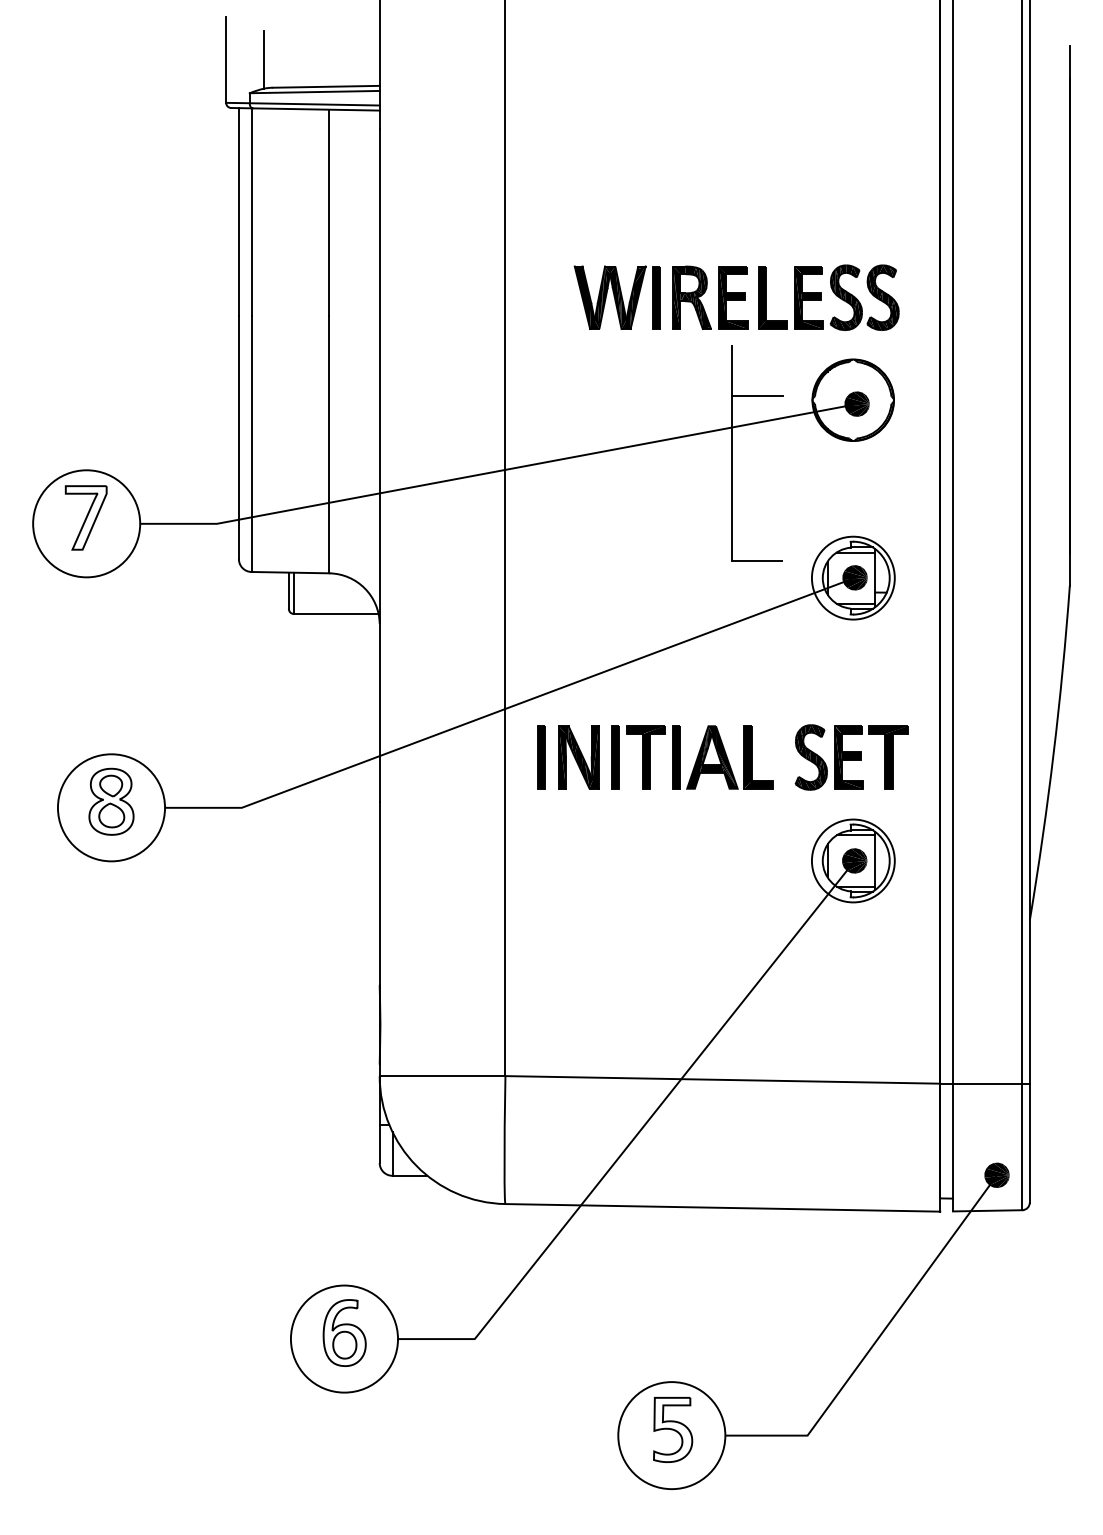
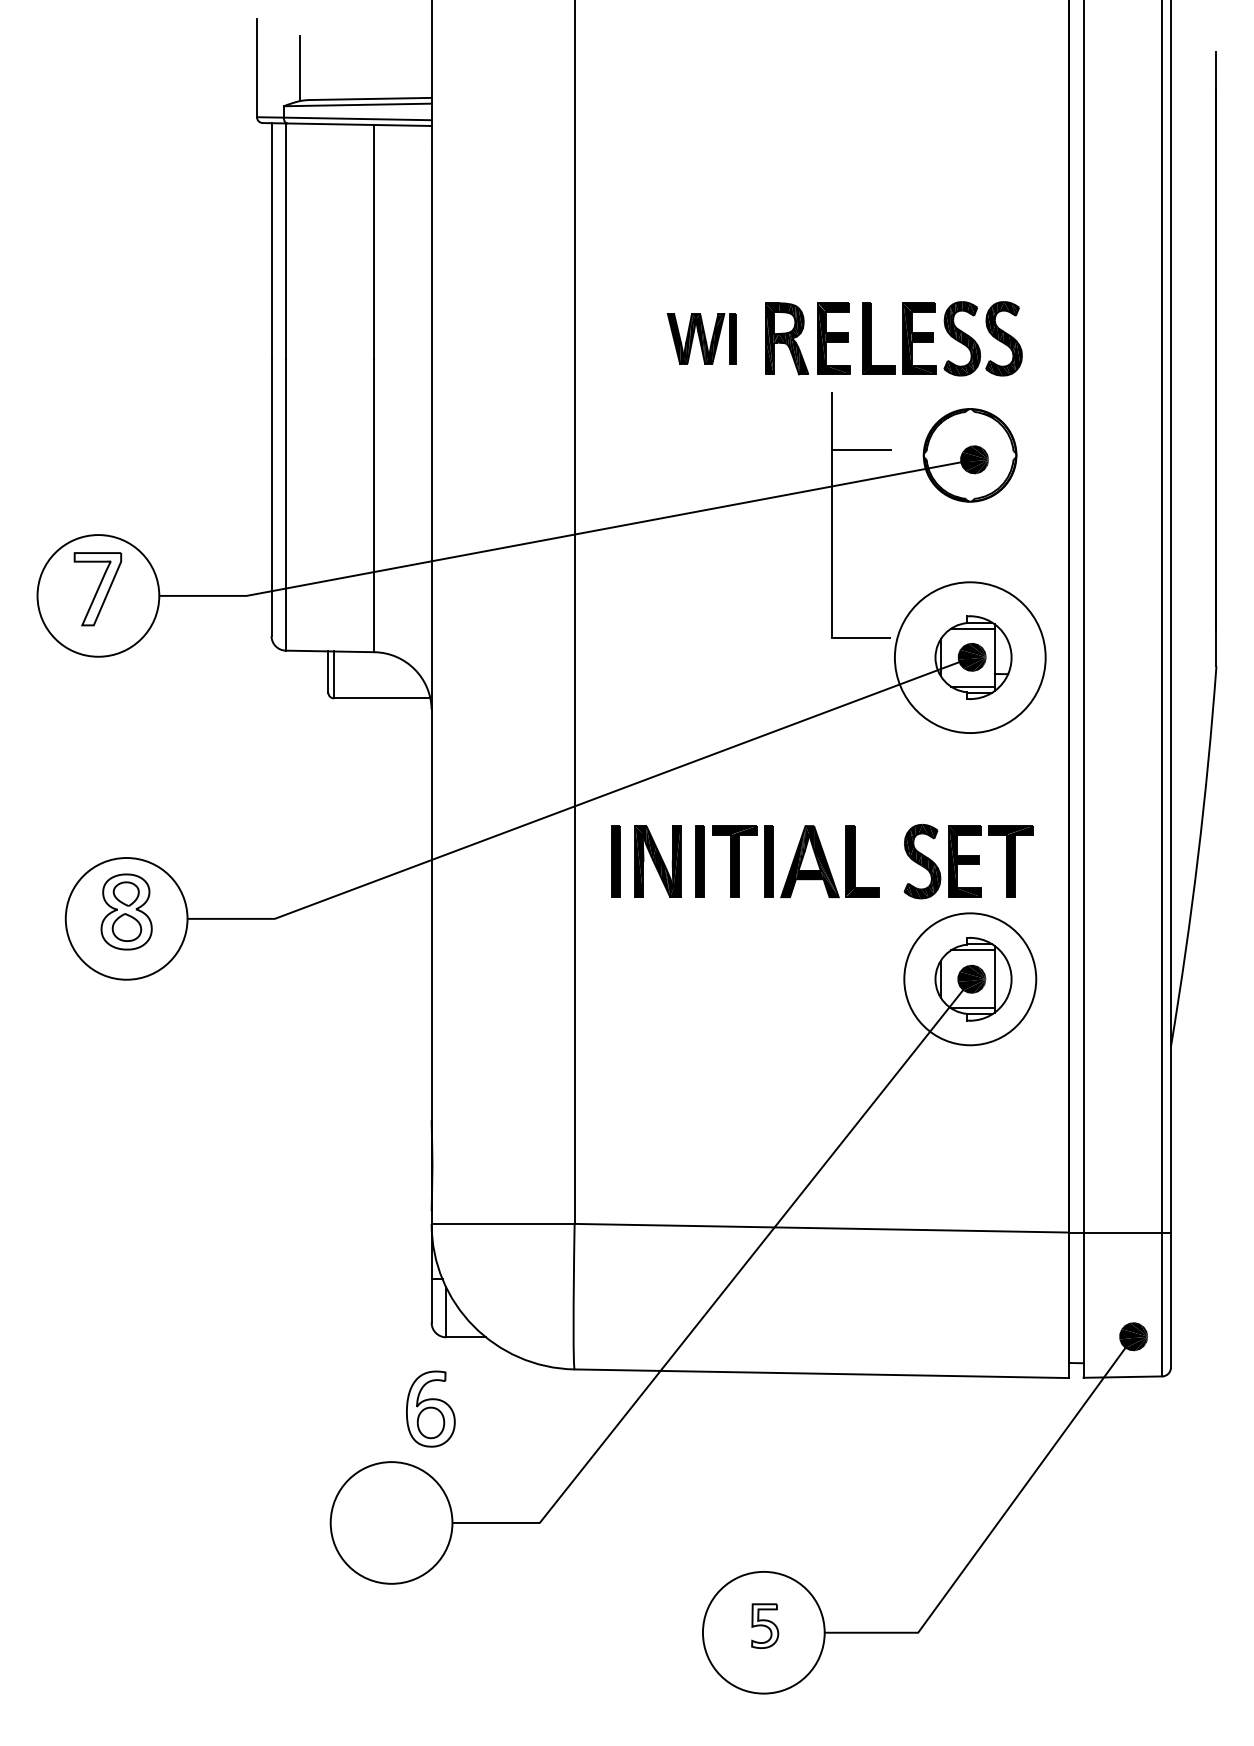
part: (617, 297) -> (701, 338), size x0.7
circle: (853, 577) -> (970, 657), size x1.6
circle: (853, 861) -> (970, 979), size x1.4
part: (344, 1332) -> (430, 1408), moved
part: (672, 1429) -> (764, 1625), size x0.6

